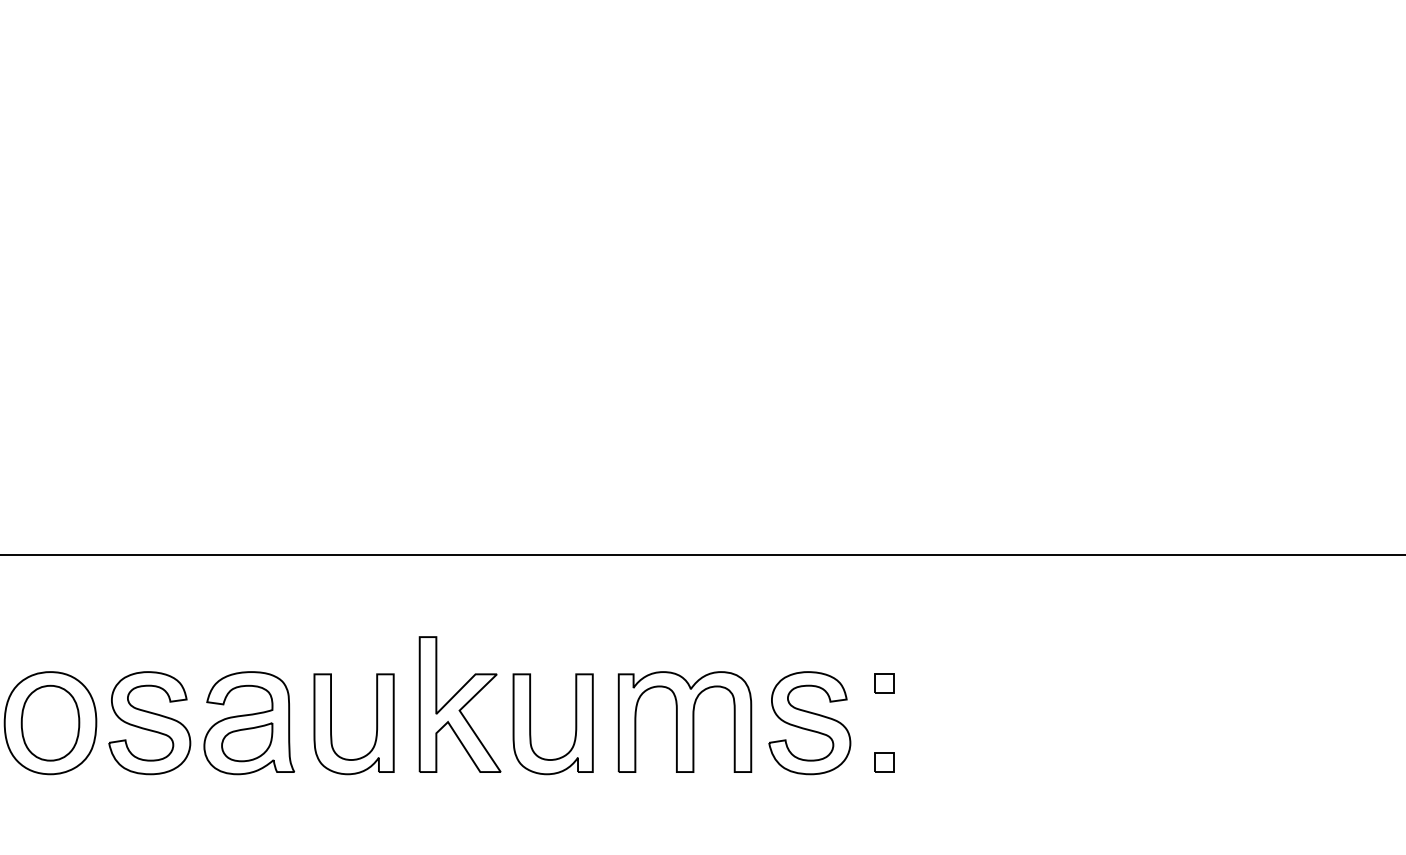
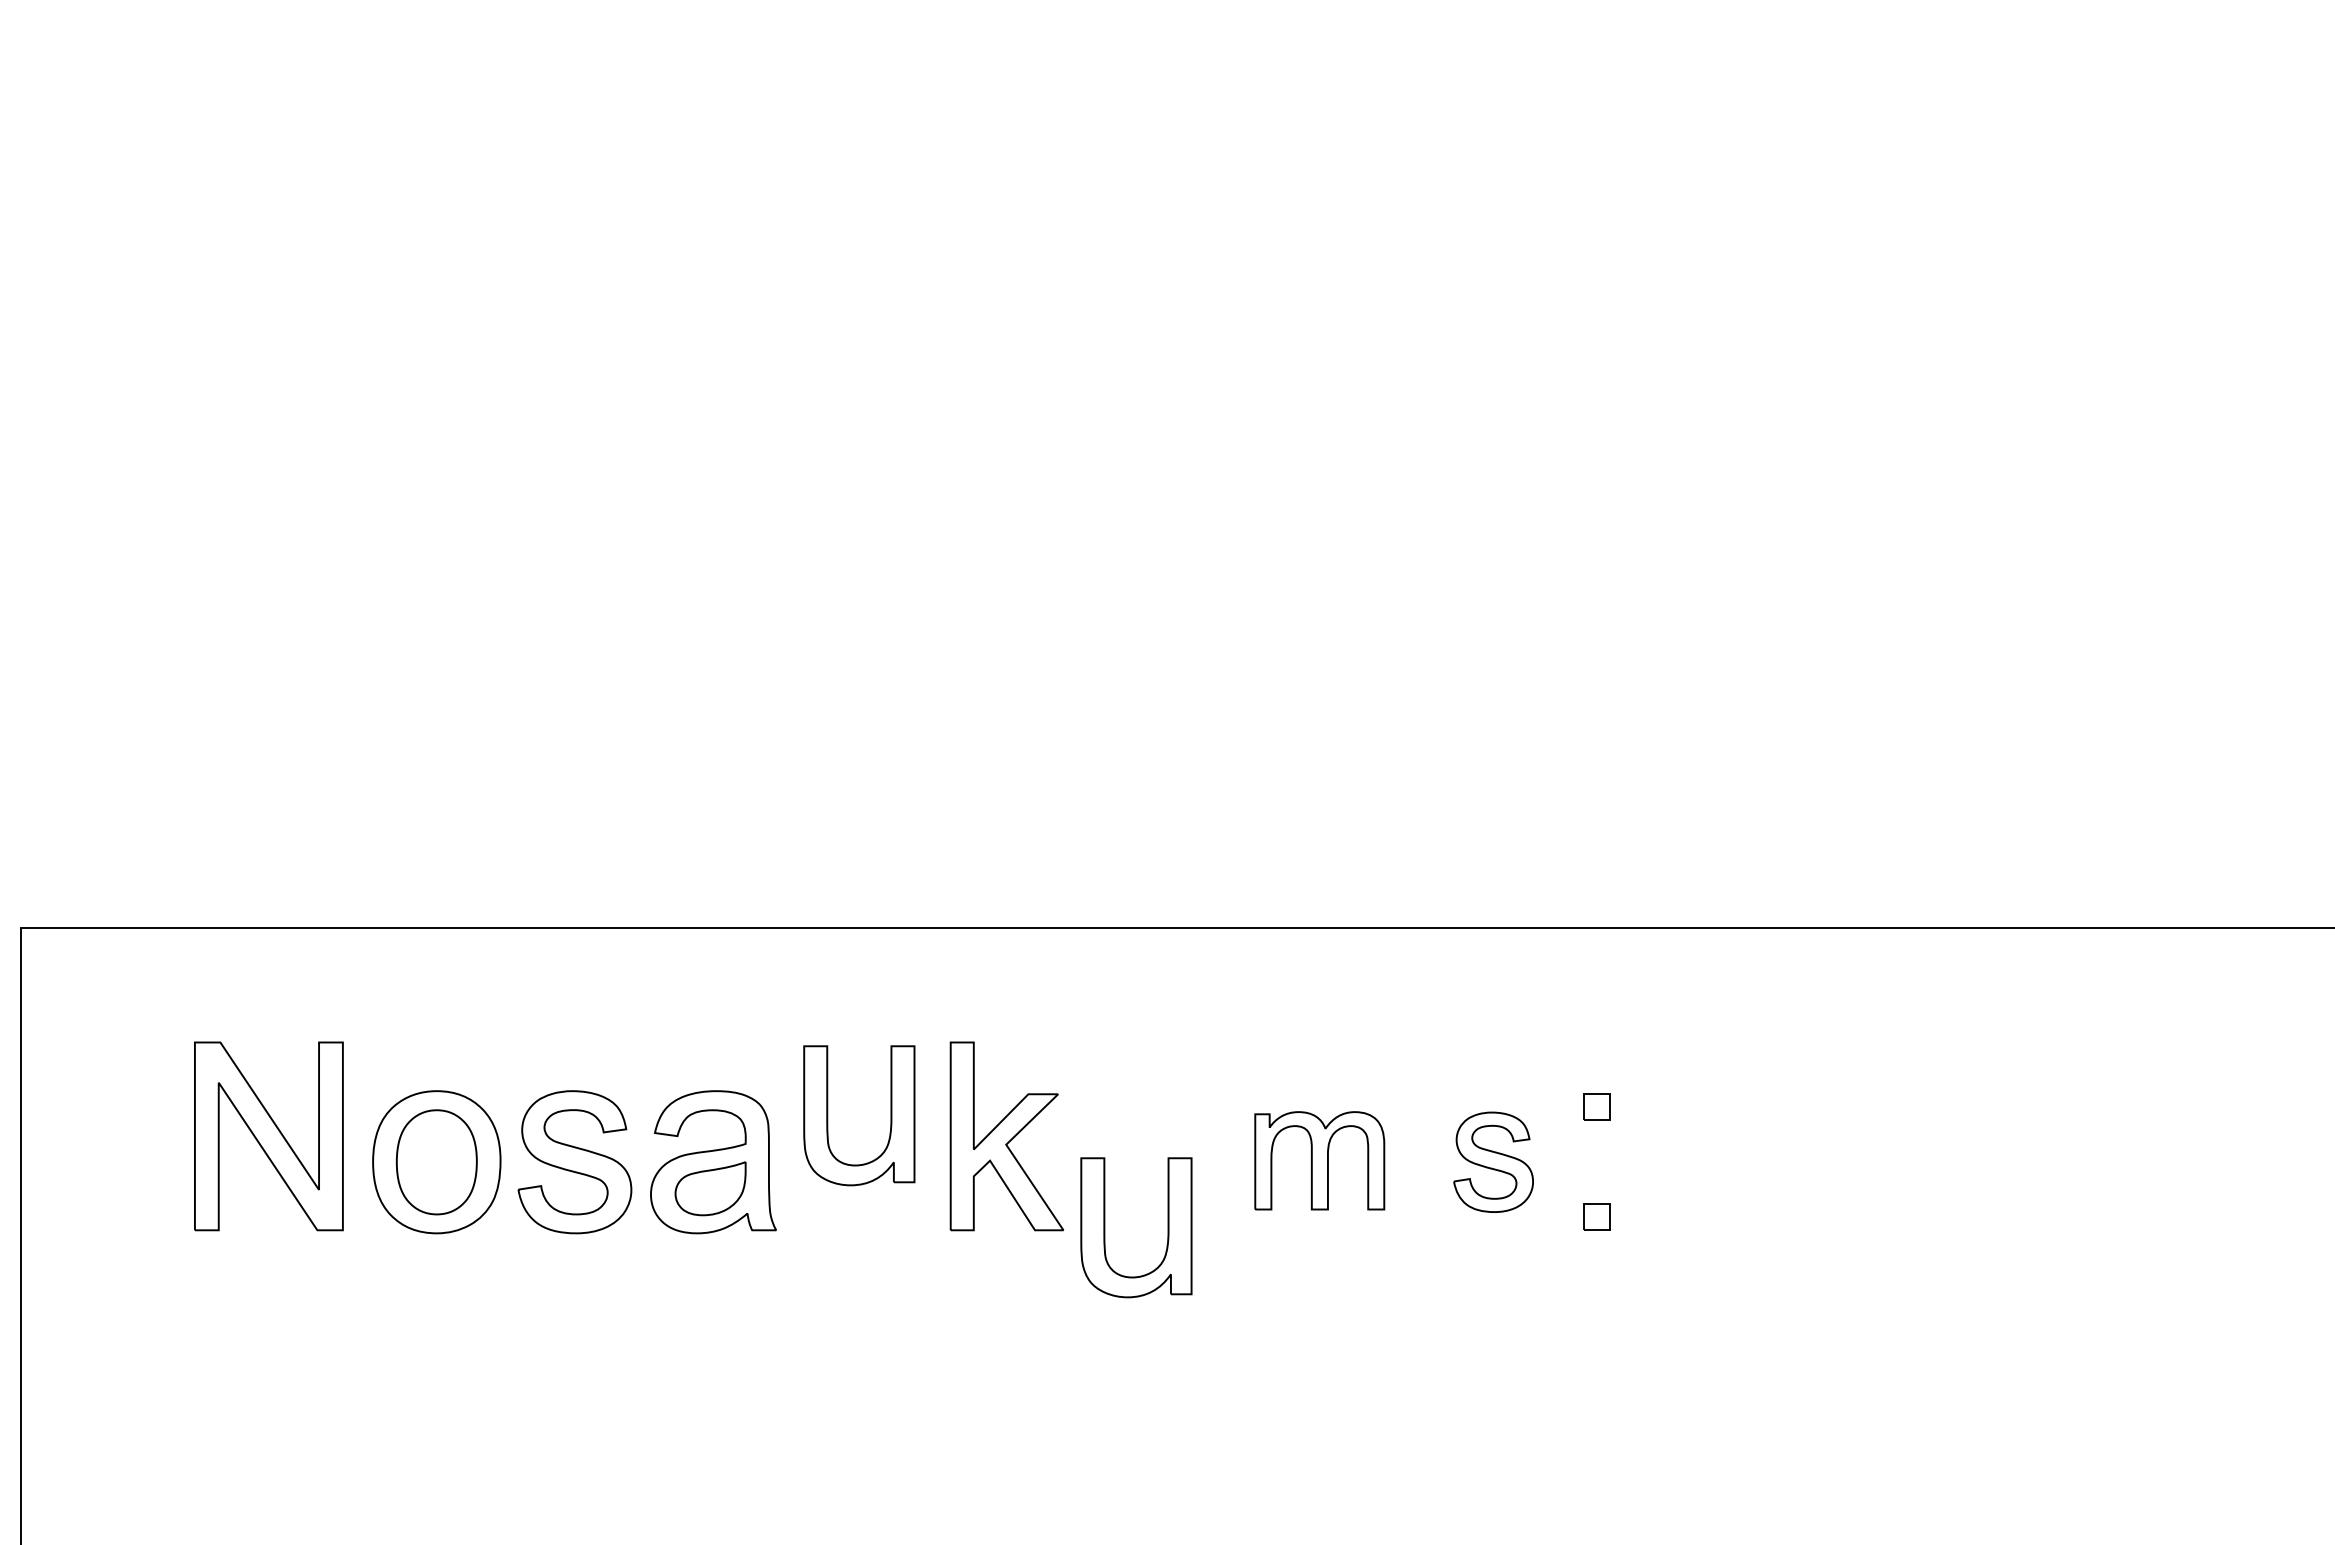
part: (684, 721) -> (1319, 1160), size x0.7
part: (809, 723) -> (1493, 1162), size x0.7
part: (331, 724) -> (828, 1115), moved
part: (530, 724) -> (1105, 1227), moved

